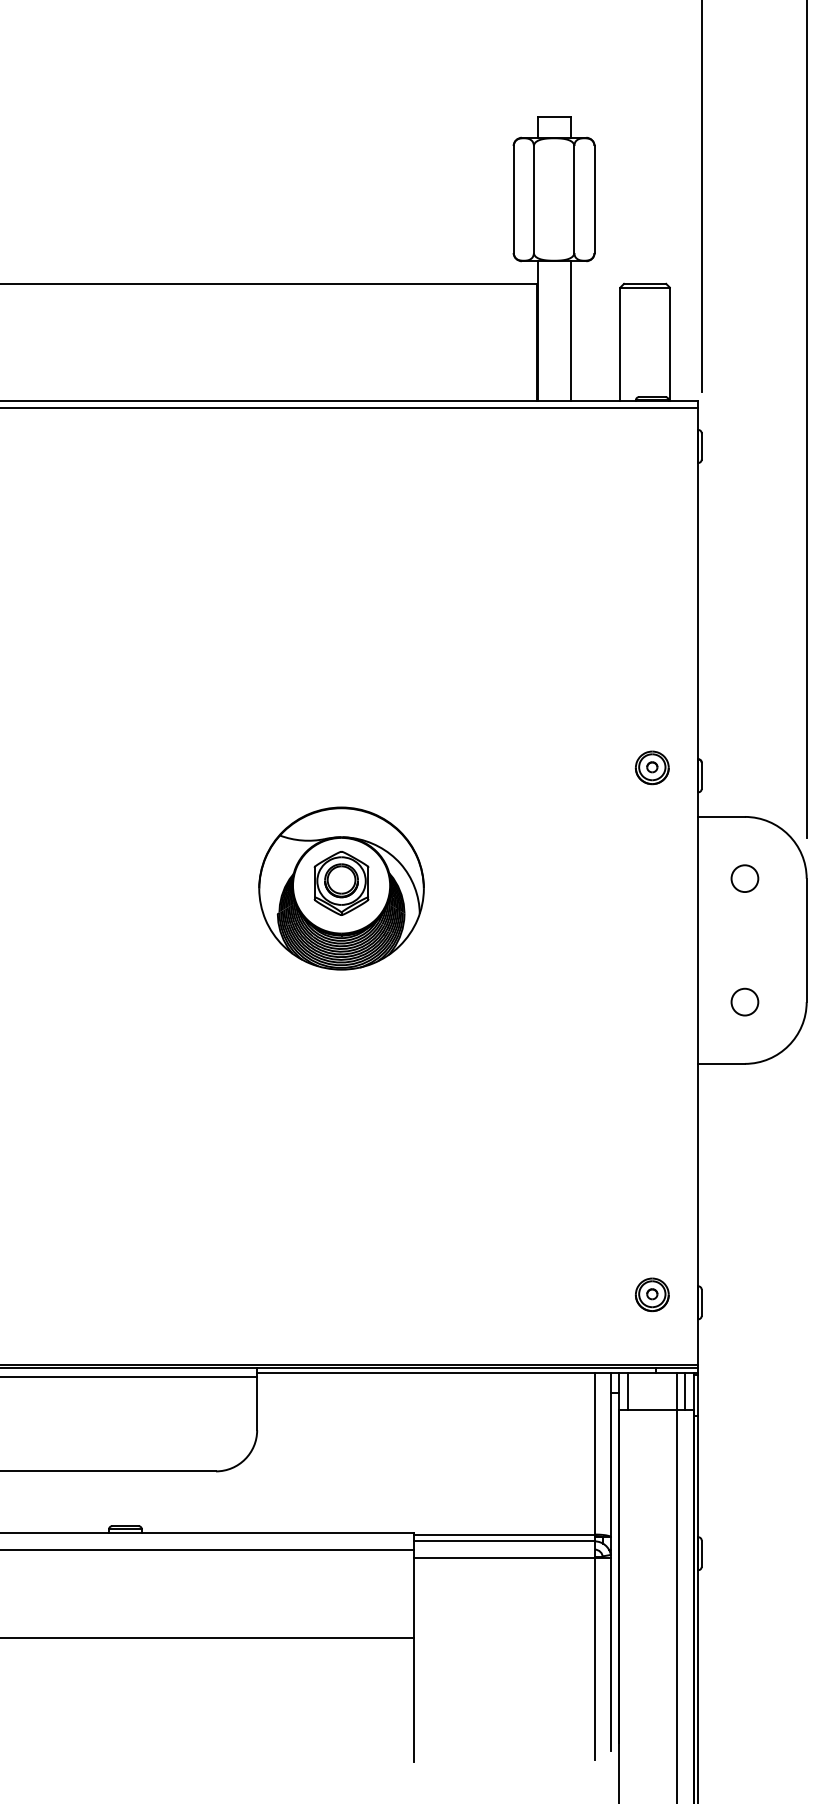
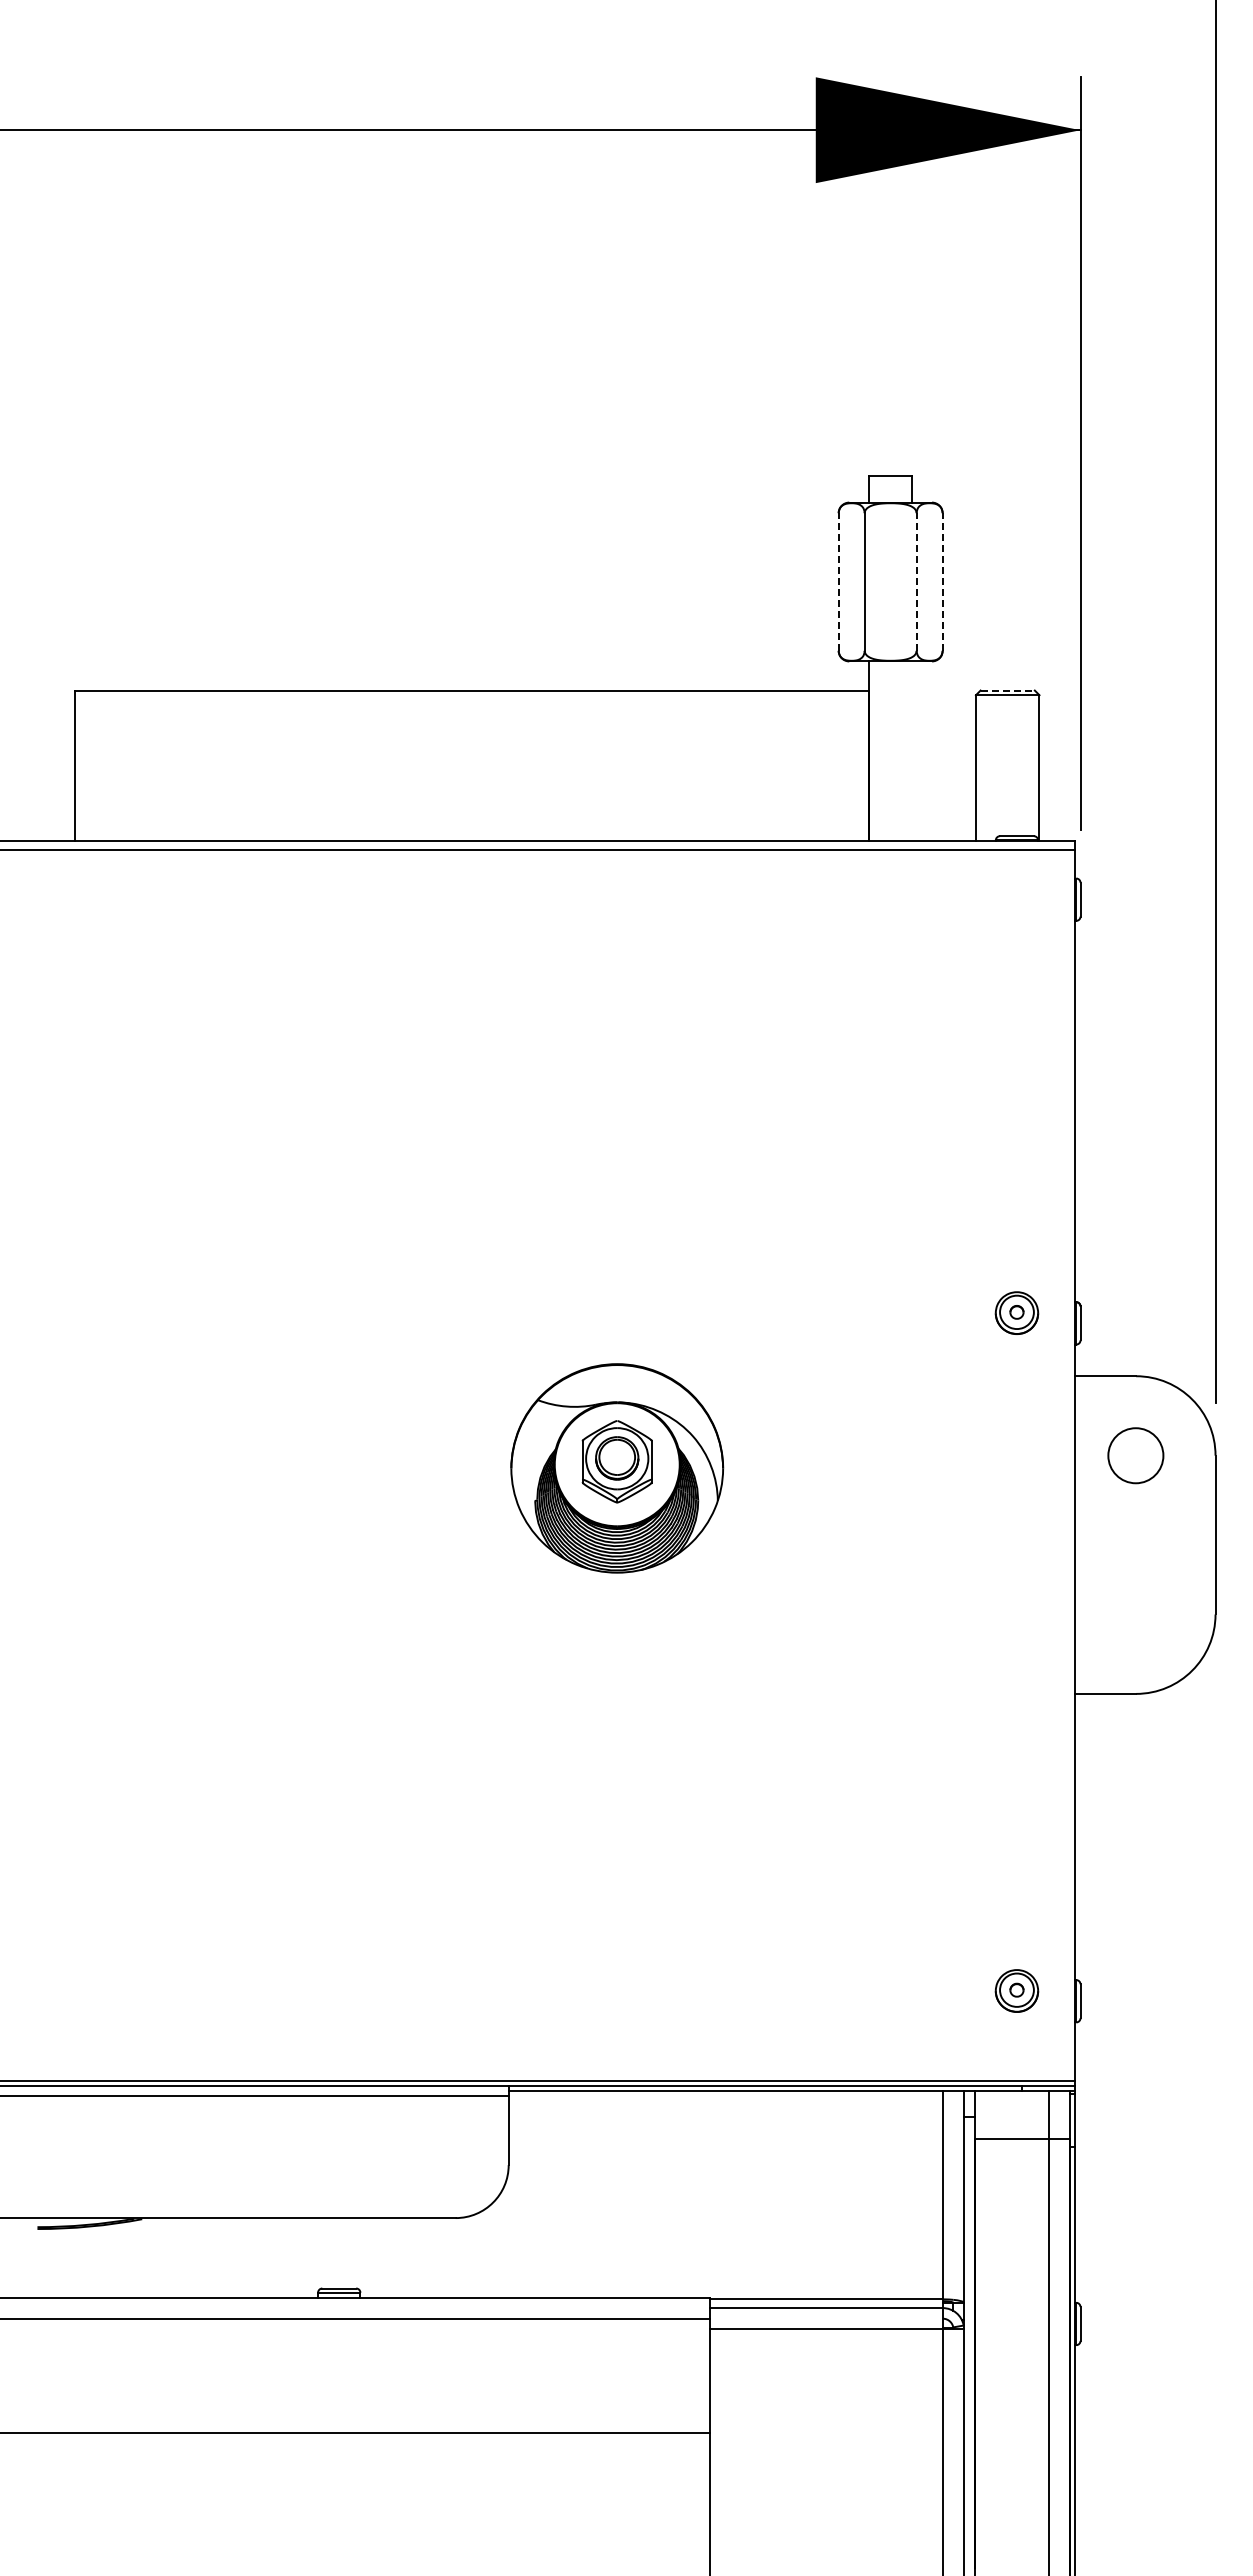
line: (513, 199) -> (838, 582), solid -> dashed
line: (574, 199) -> (916, 582), solid -> dashed
line: (594, 199) -> (942, 582), solid -> dashed
line: (645, 283) -> (1008, 690), solid -> dashed
line: (570, 331) -> (911, 751), removed
circle: (745, 878) -> (1136, 1455), size x1.6
circle: (745, 1002) -> (1136, 1614), removed
line: (627, 1390) -> (985, 2114), removed
line: (685, 1390) -> (1059, 2114), removed

